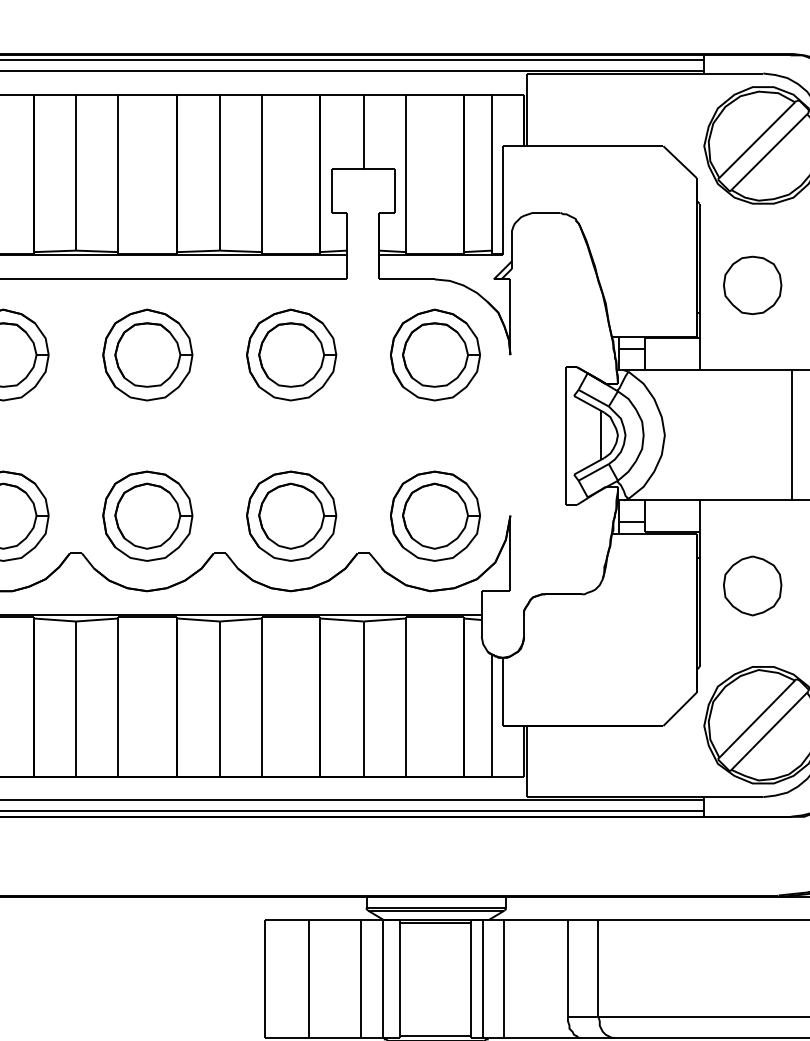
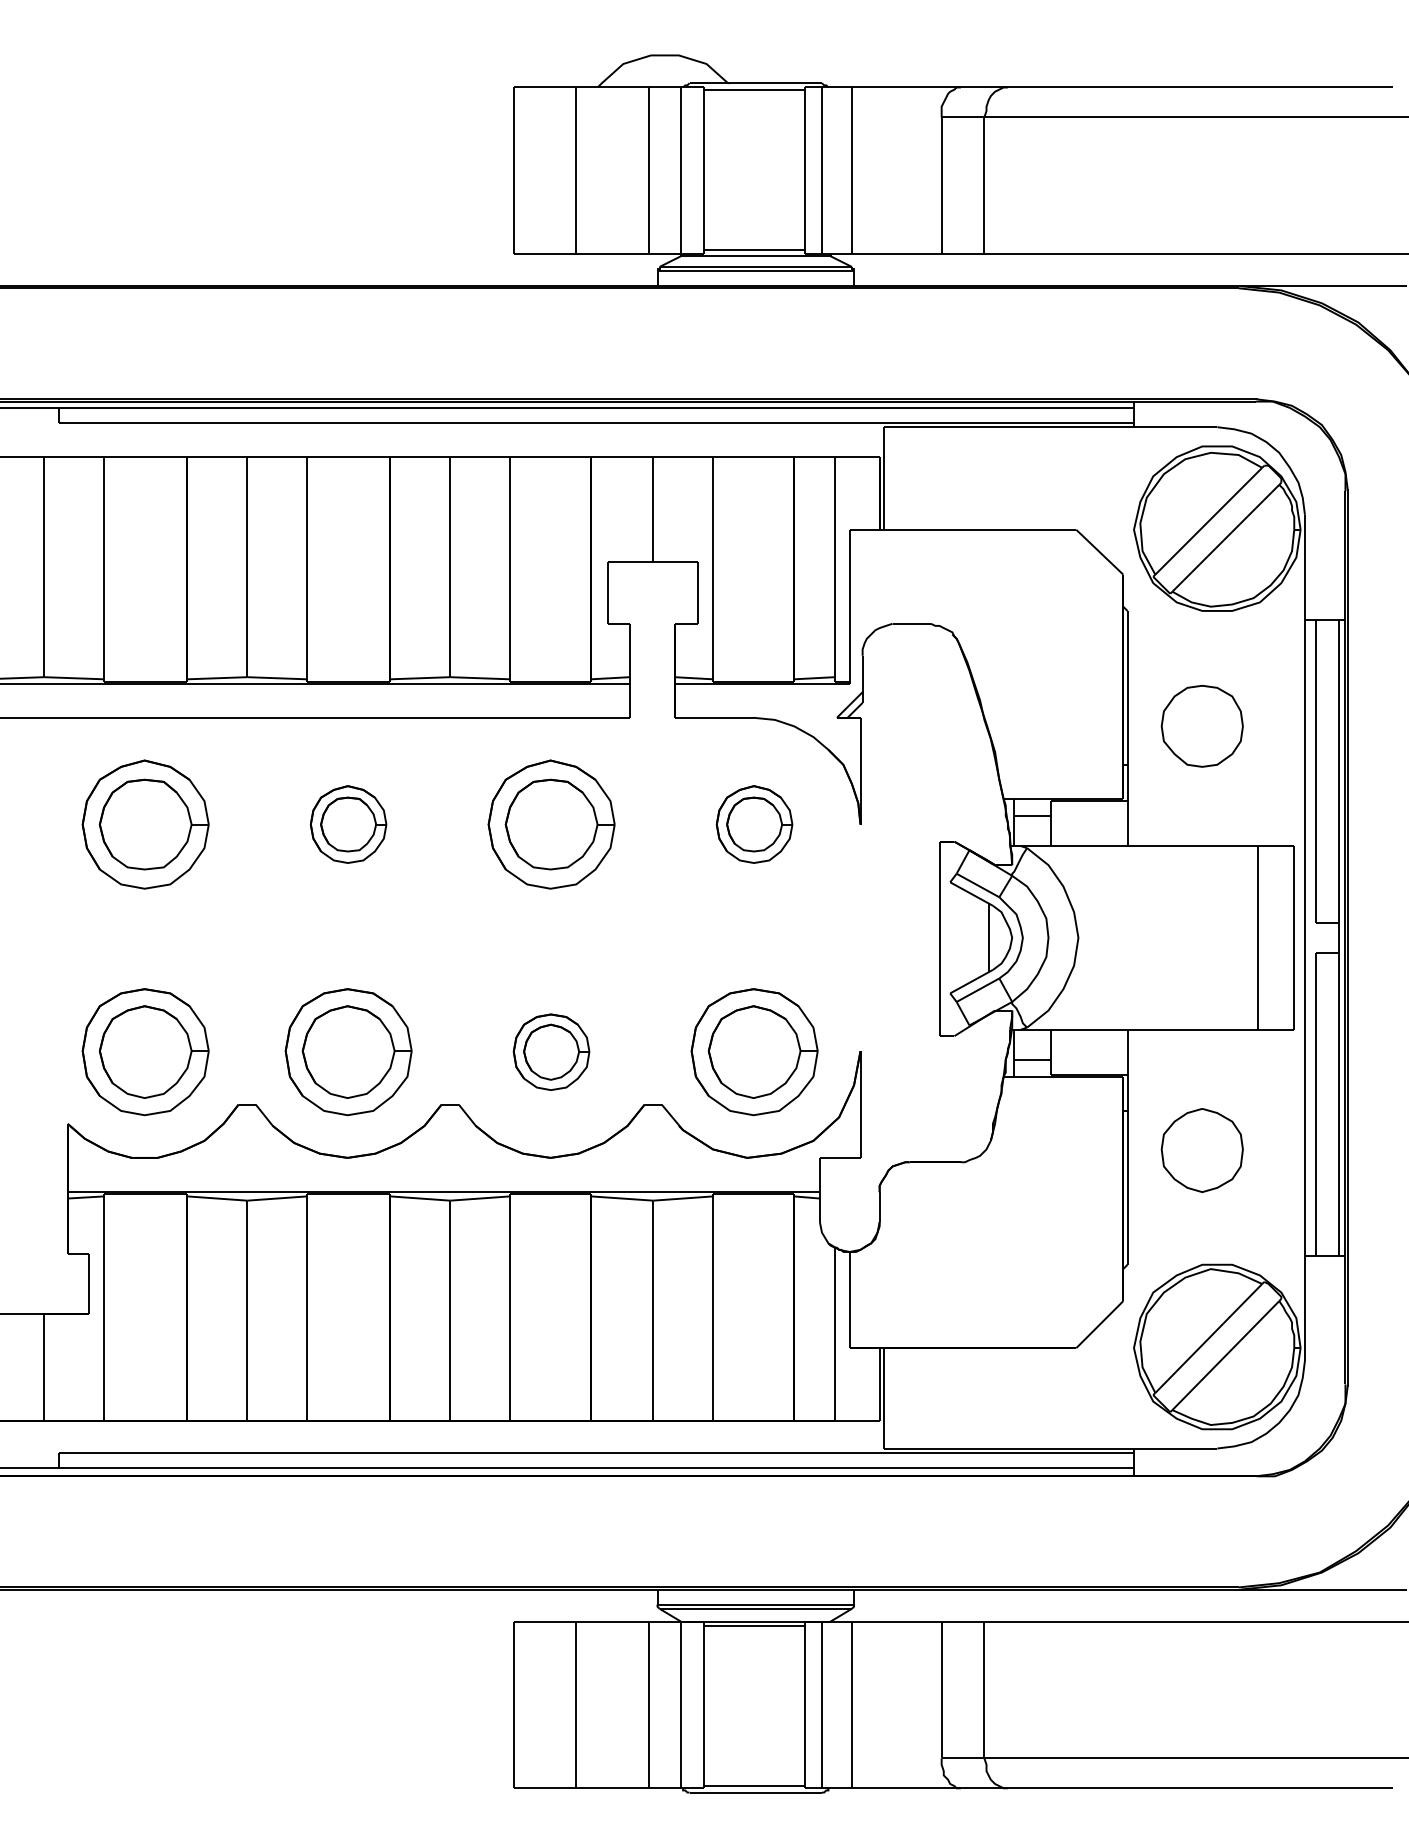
part: (147, 355) -> (348, 824), size x0.6
part: (435, 355) -> (754, 824), size x0.6
part: (291, 516) -> (551, 1052), size x0.6

